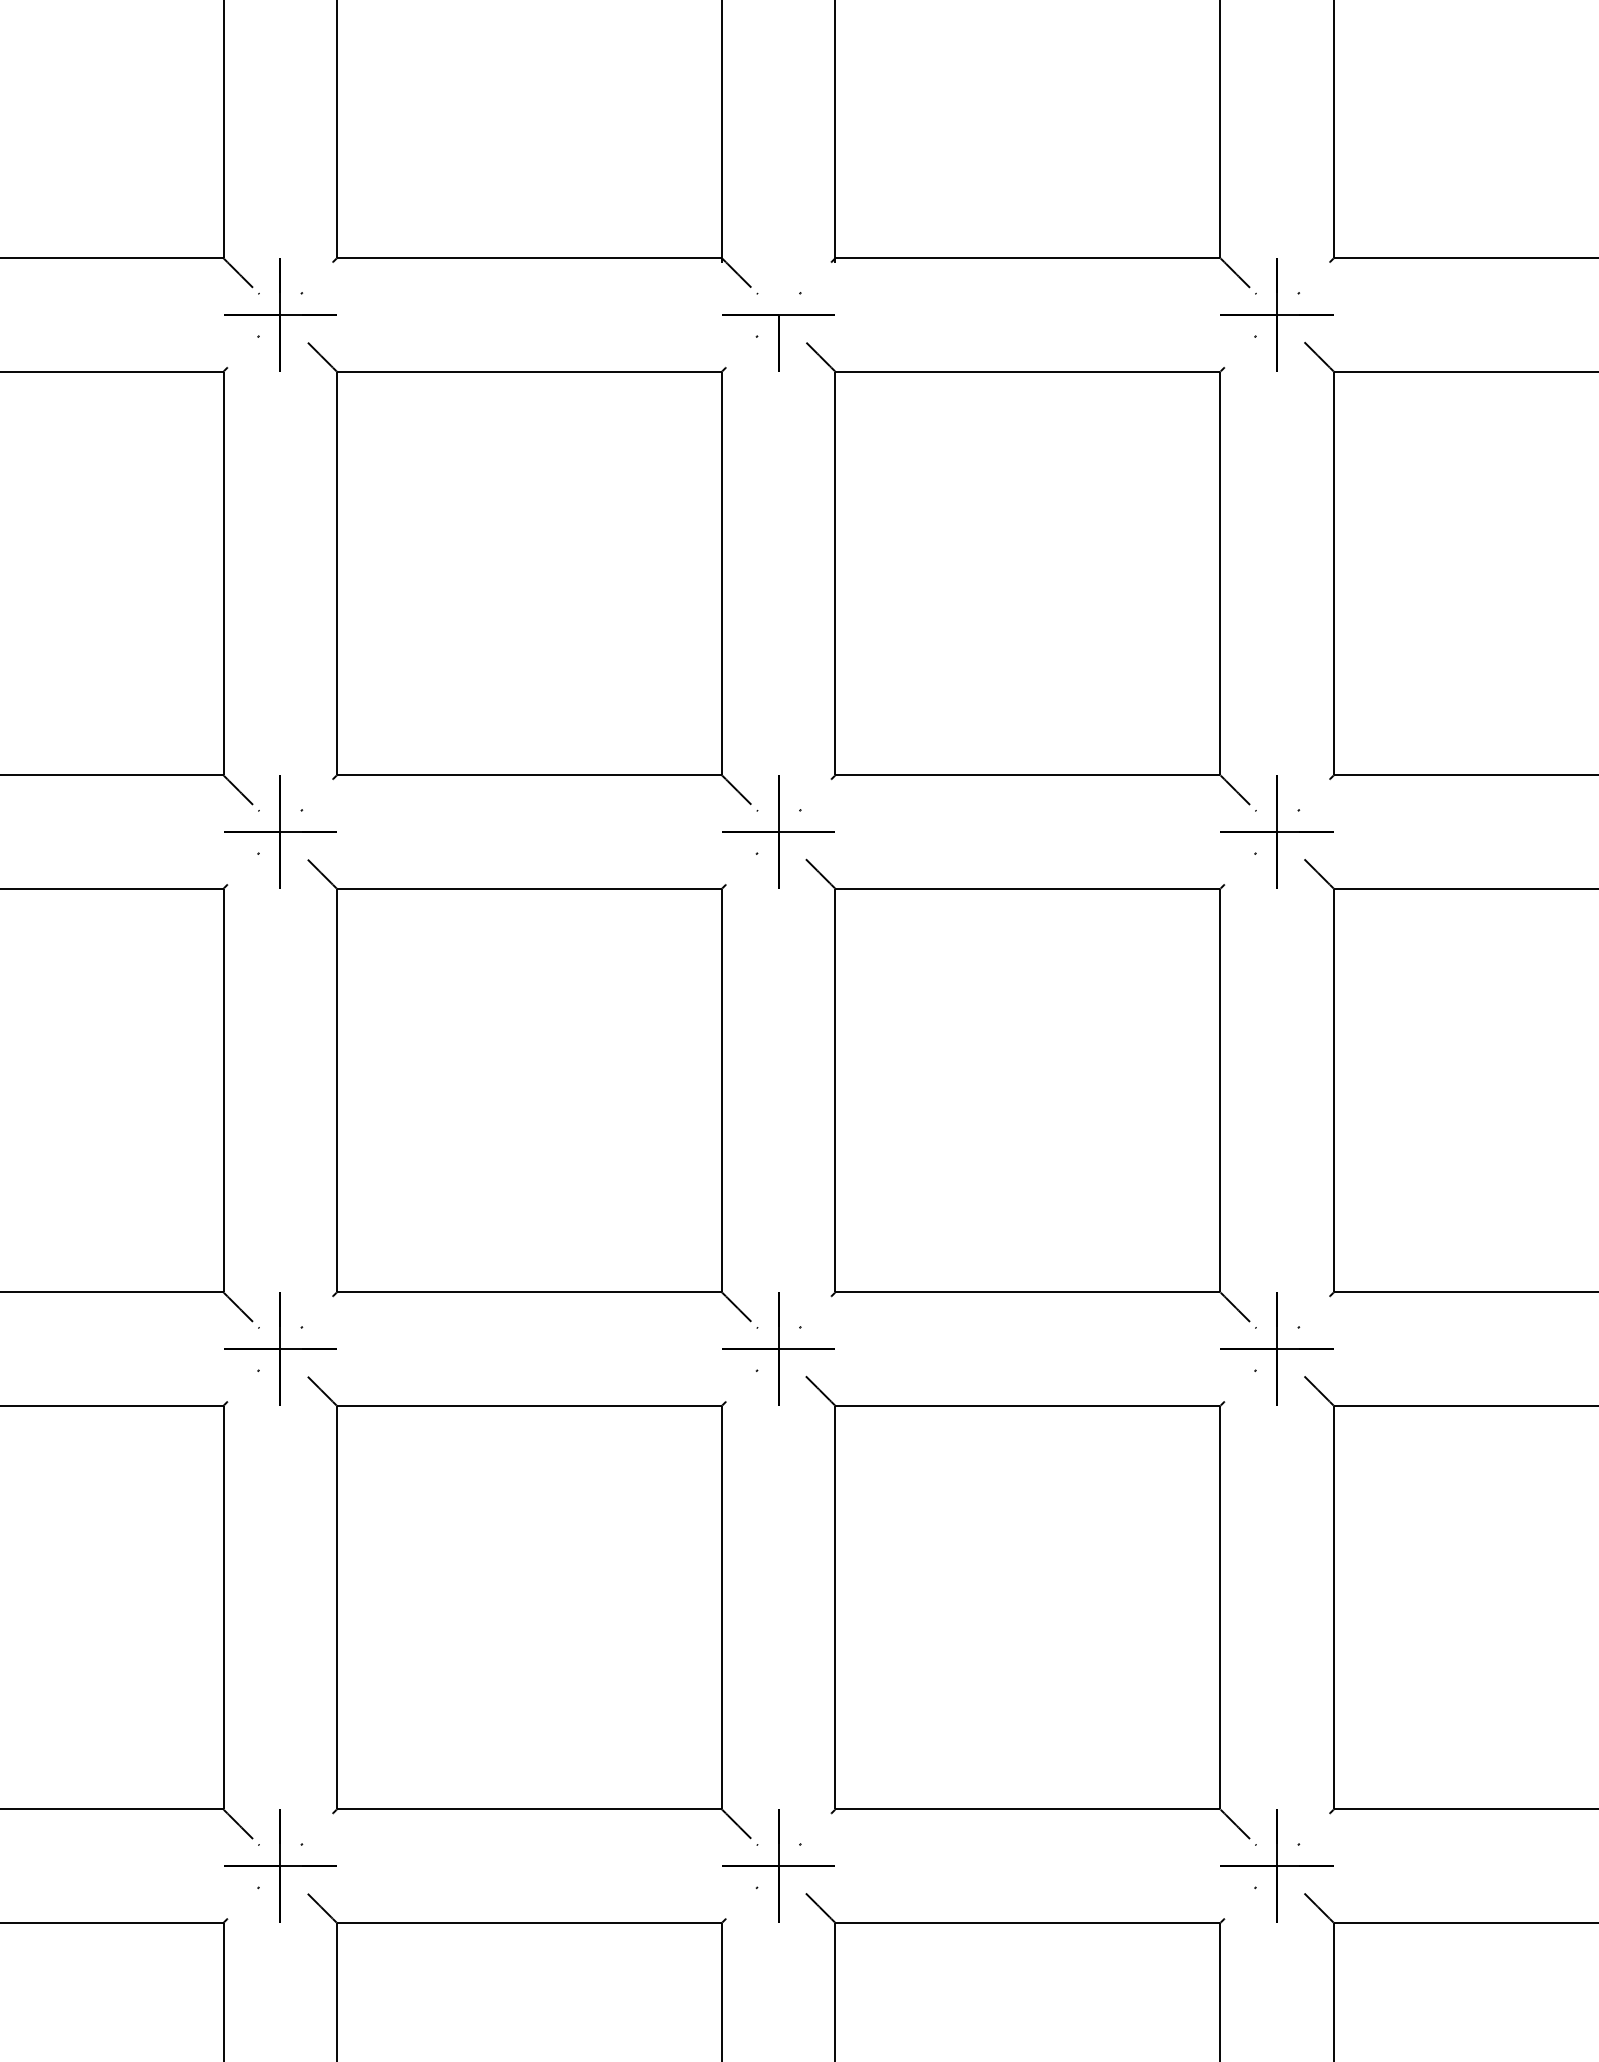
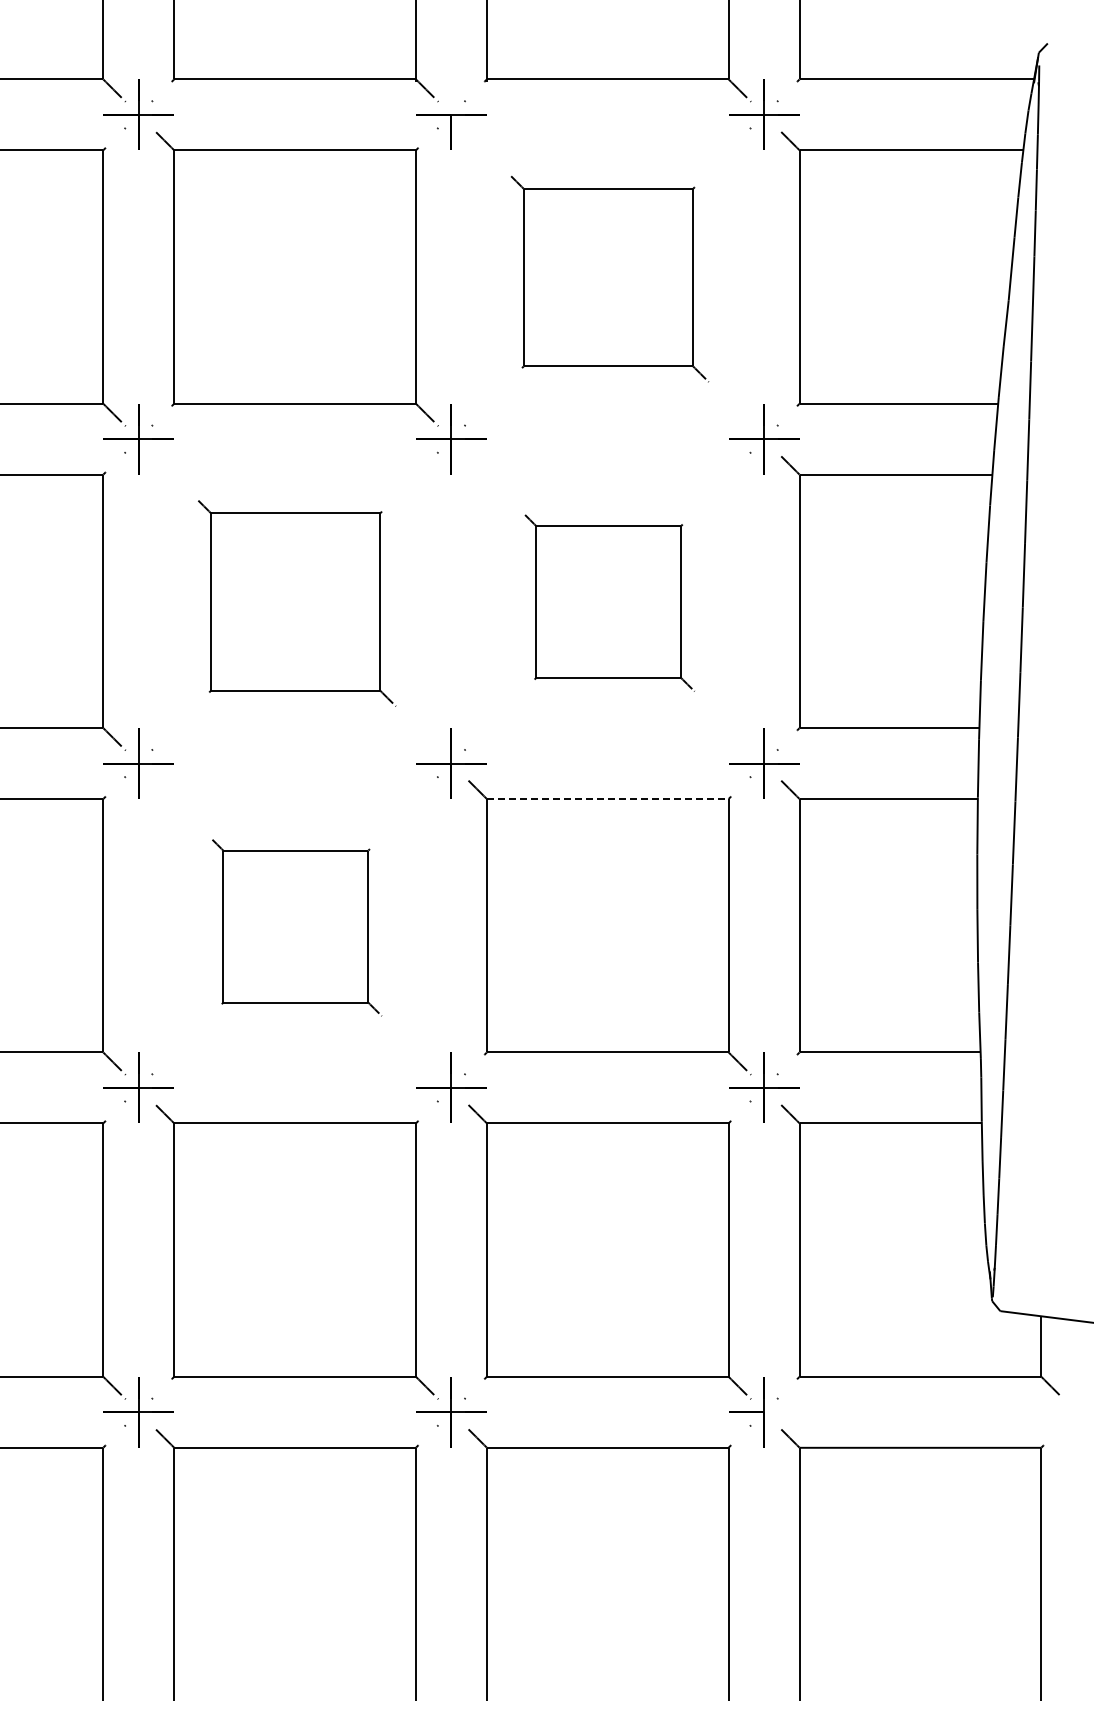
part: (1030, 575) -> (609, 278), size x0.7
part: (1030, 1092) -> (609, 602), size x0.6
part: (531, 1093) -> (296, 603), size x0.7
line: (1027, 1406) -> (607, 799), solid -> dashed
part: (531, 1610) -> (296, 927), size x0.6

